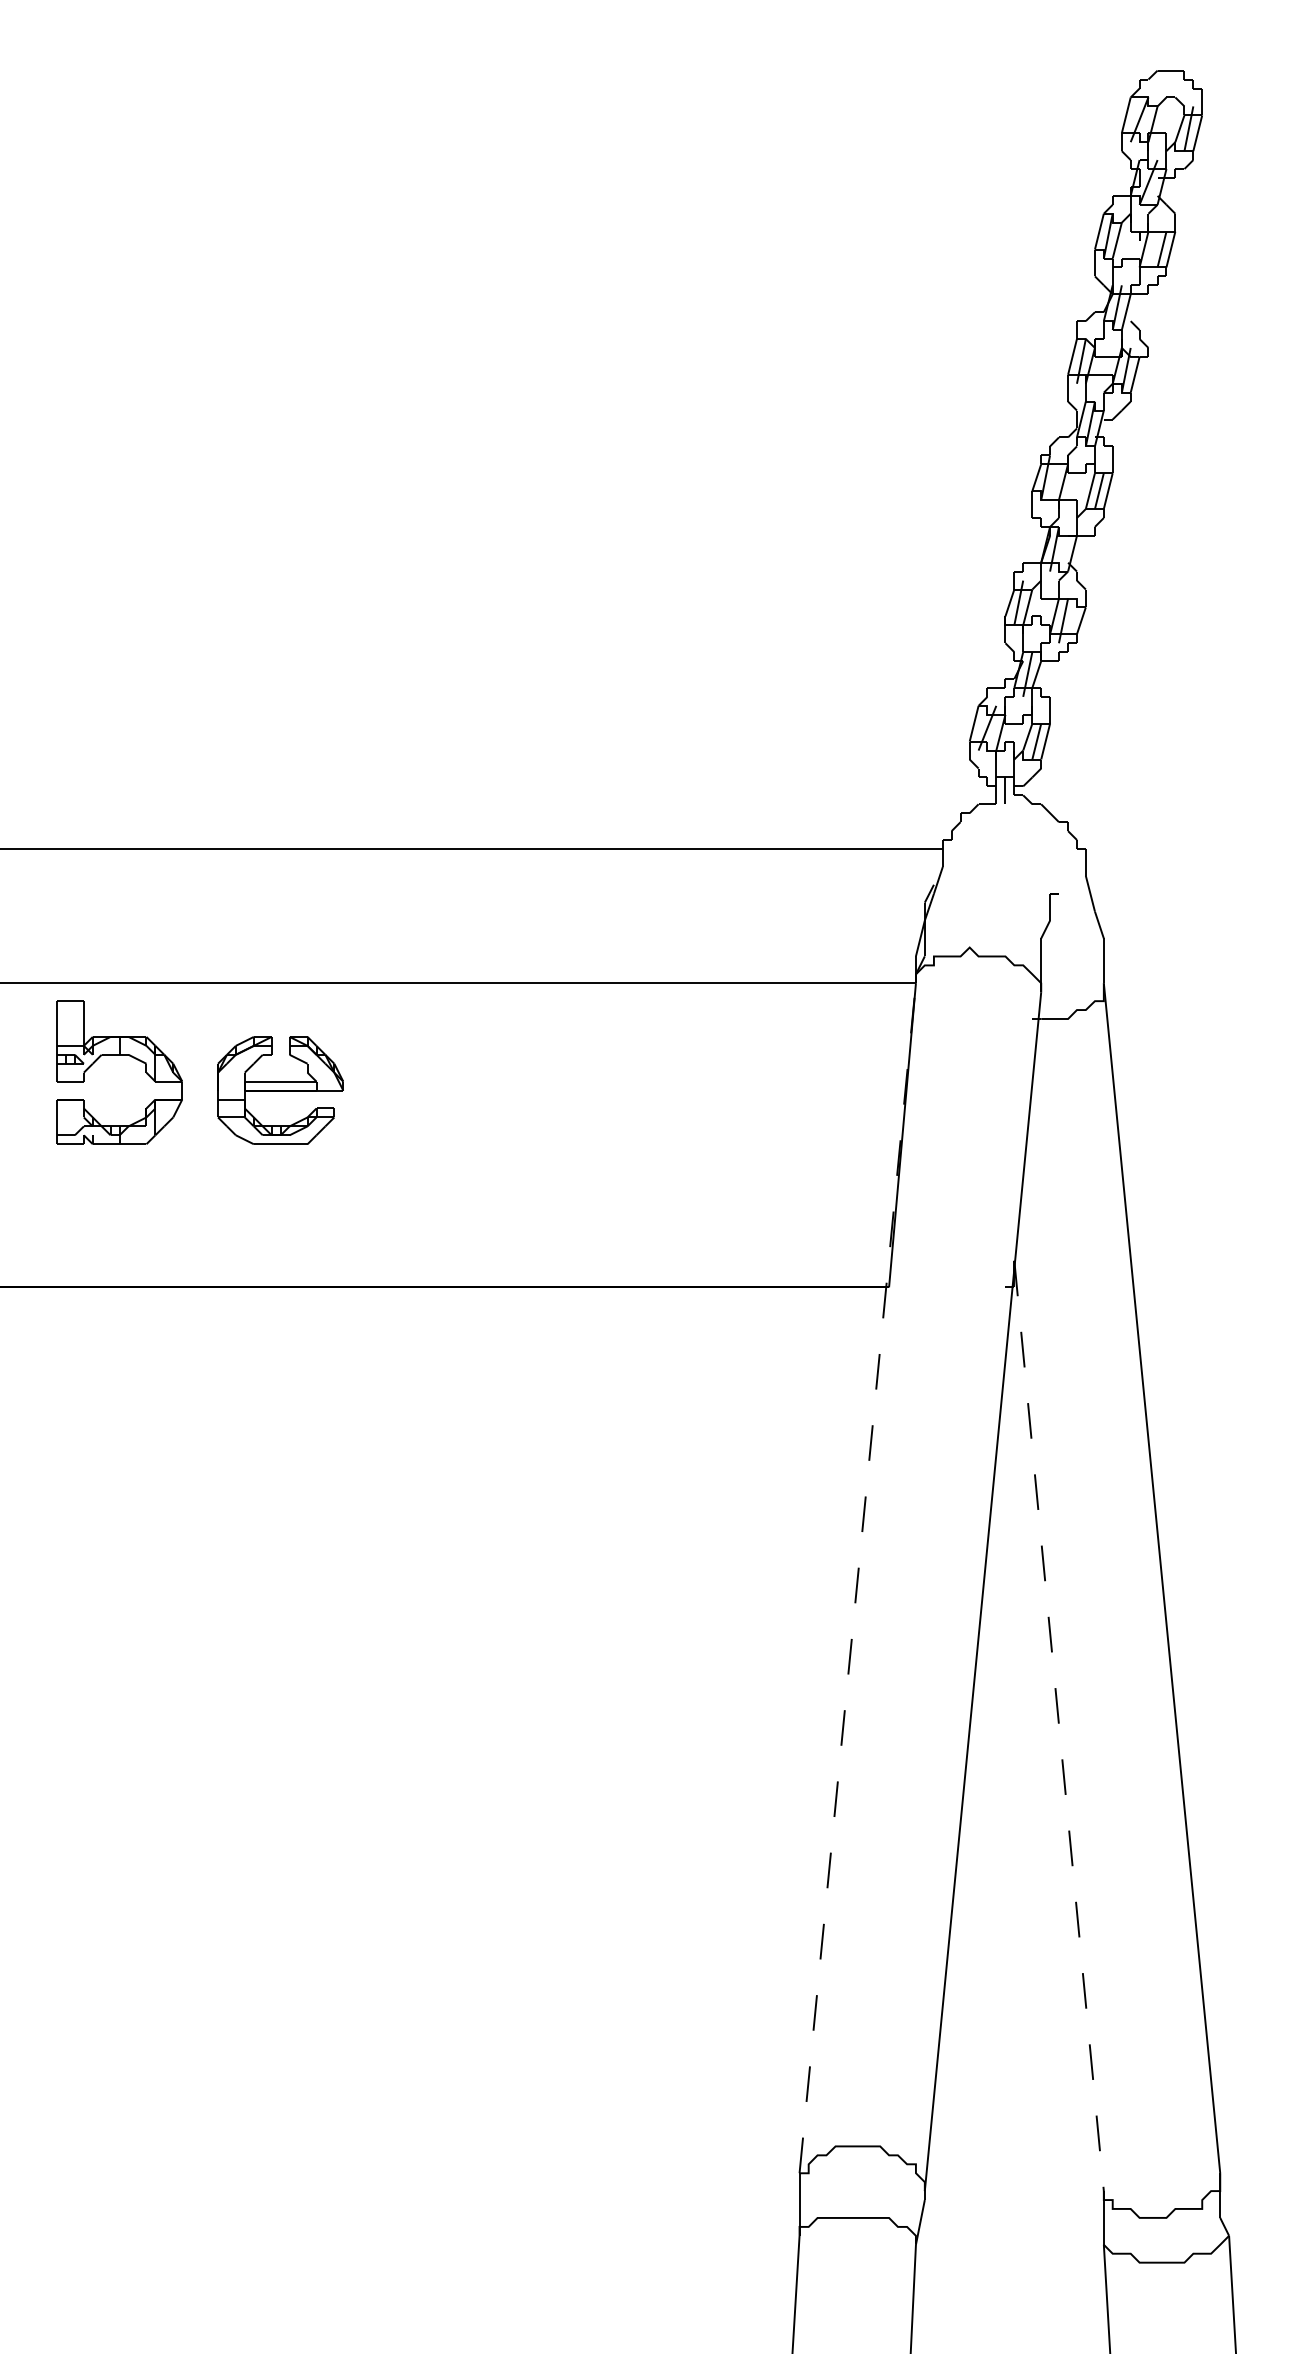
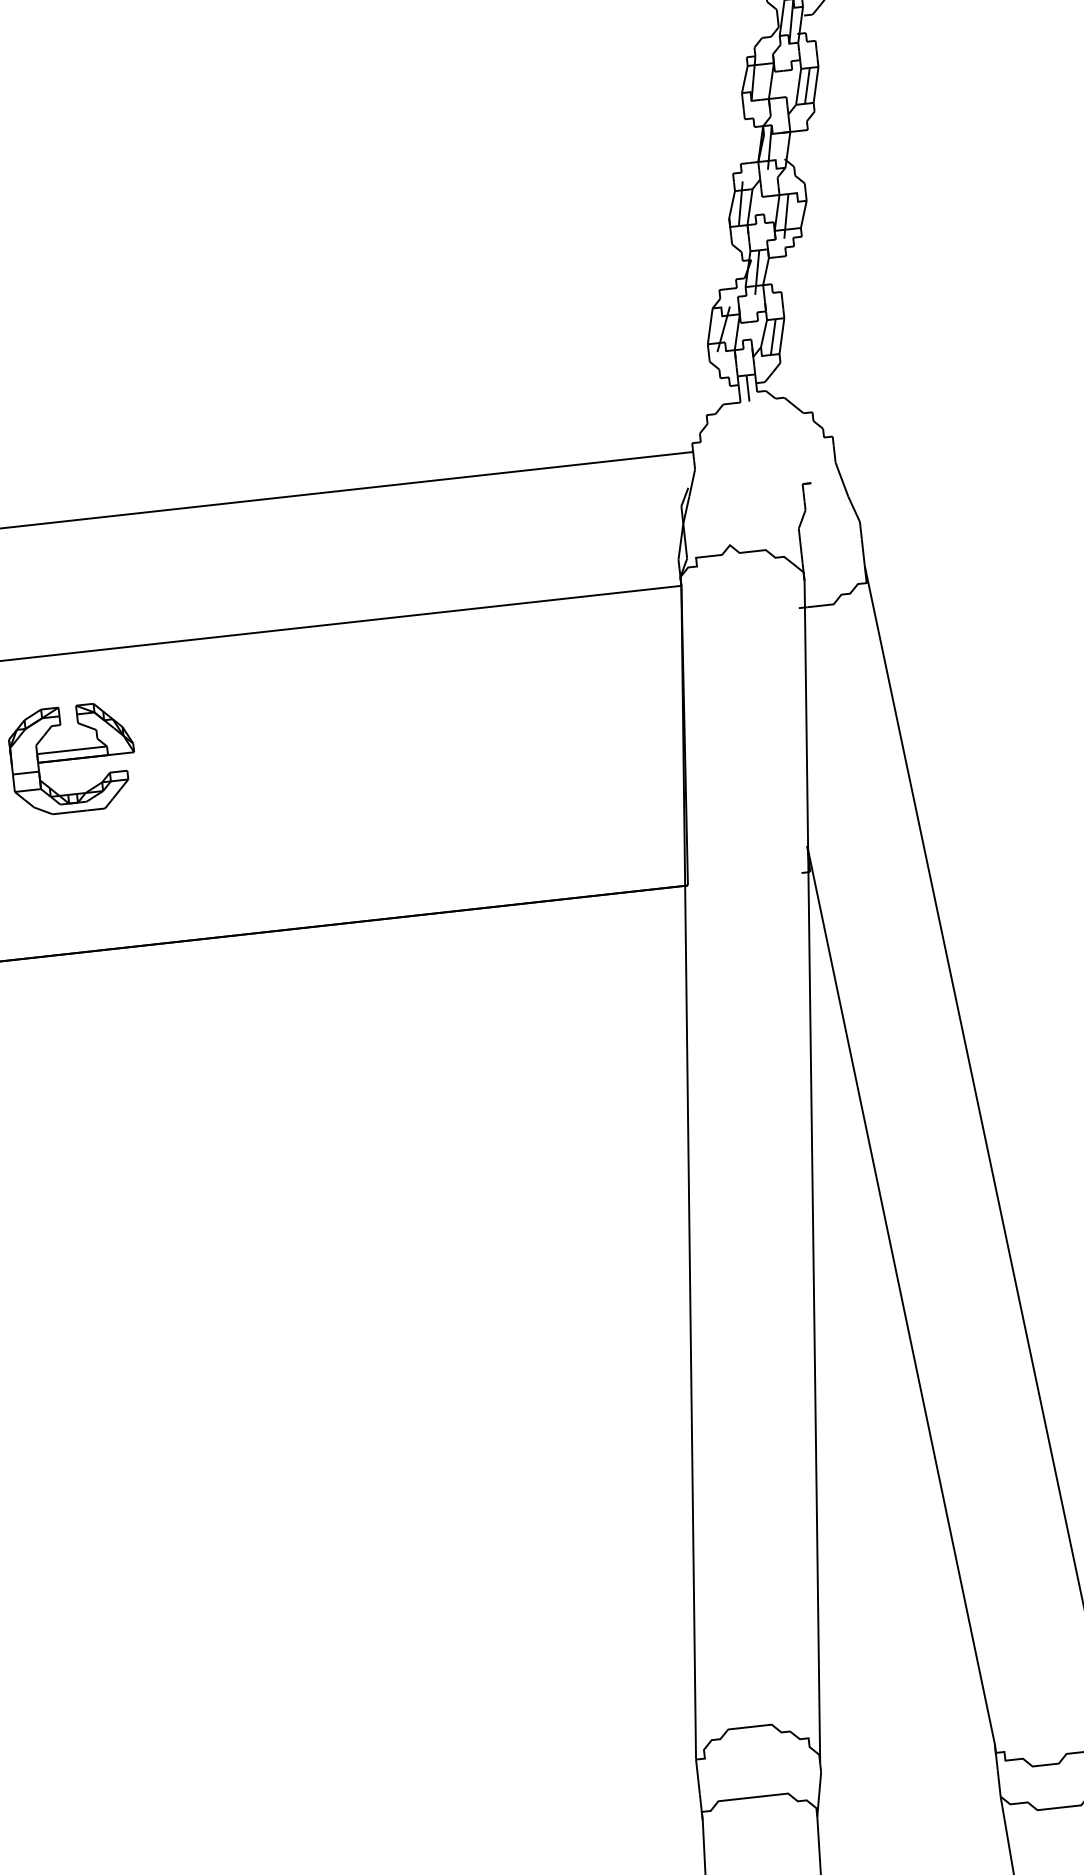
line: (857, 1578) -> (688, 1172), dashed -> solid
line: (1059, 1726) -> (901, 1295), dashed -> solid

